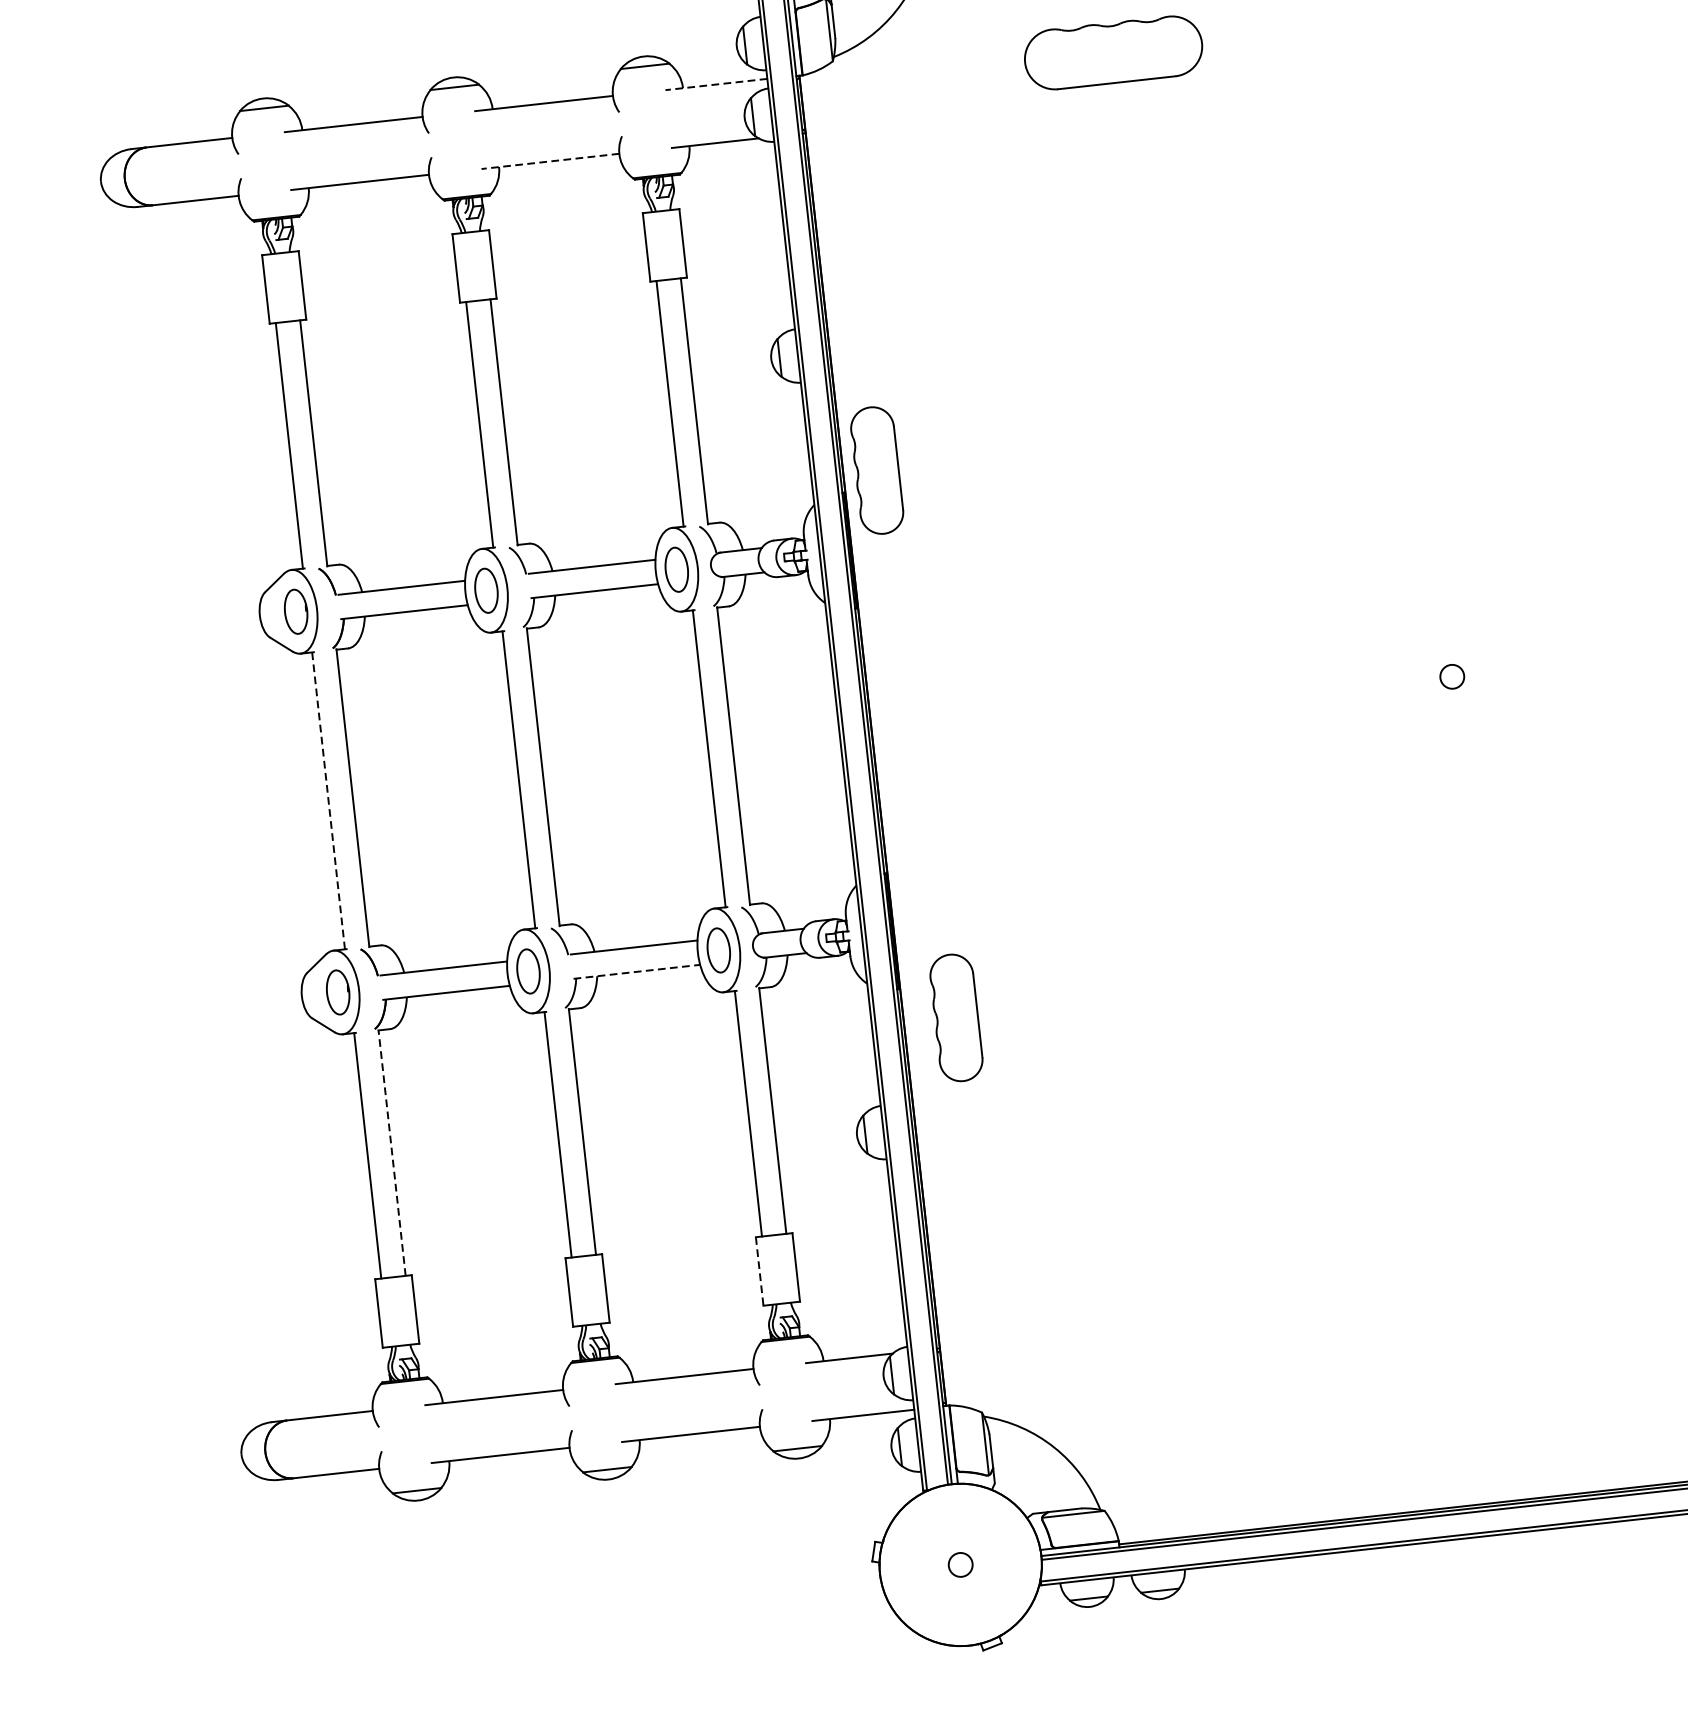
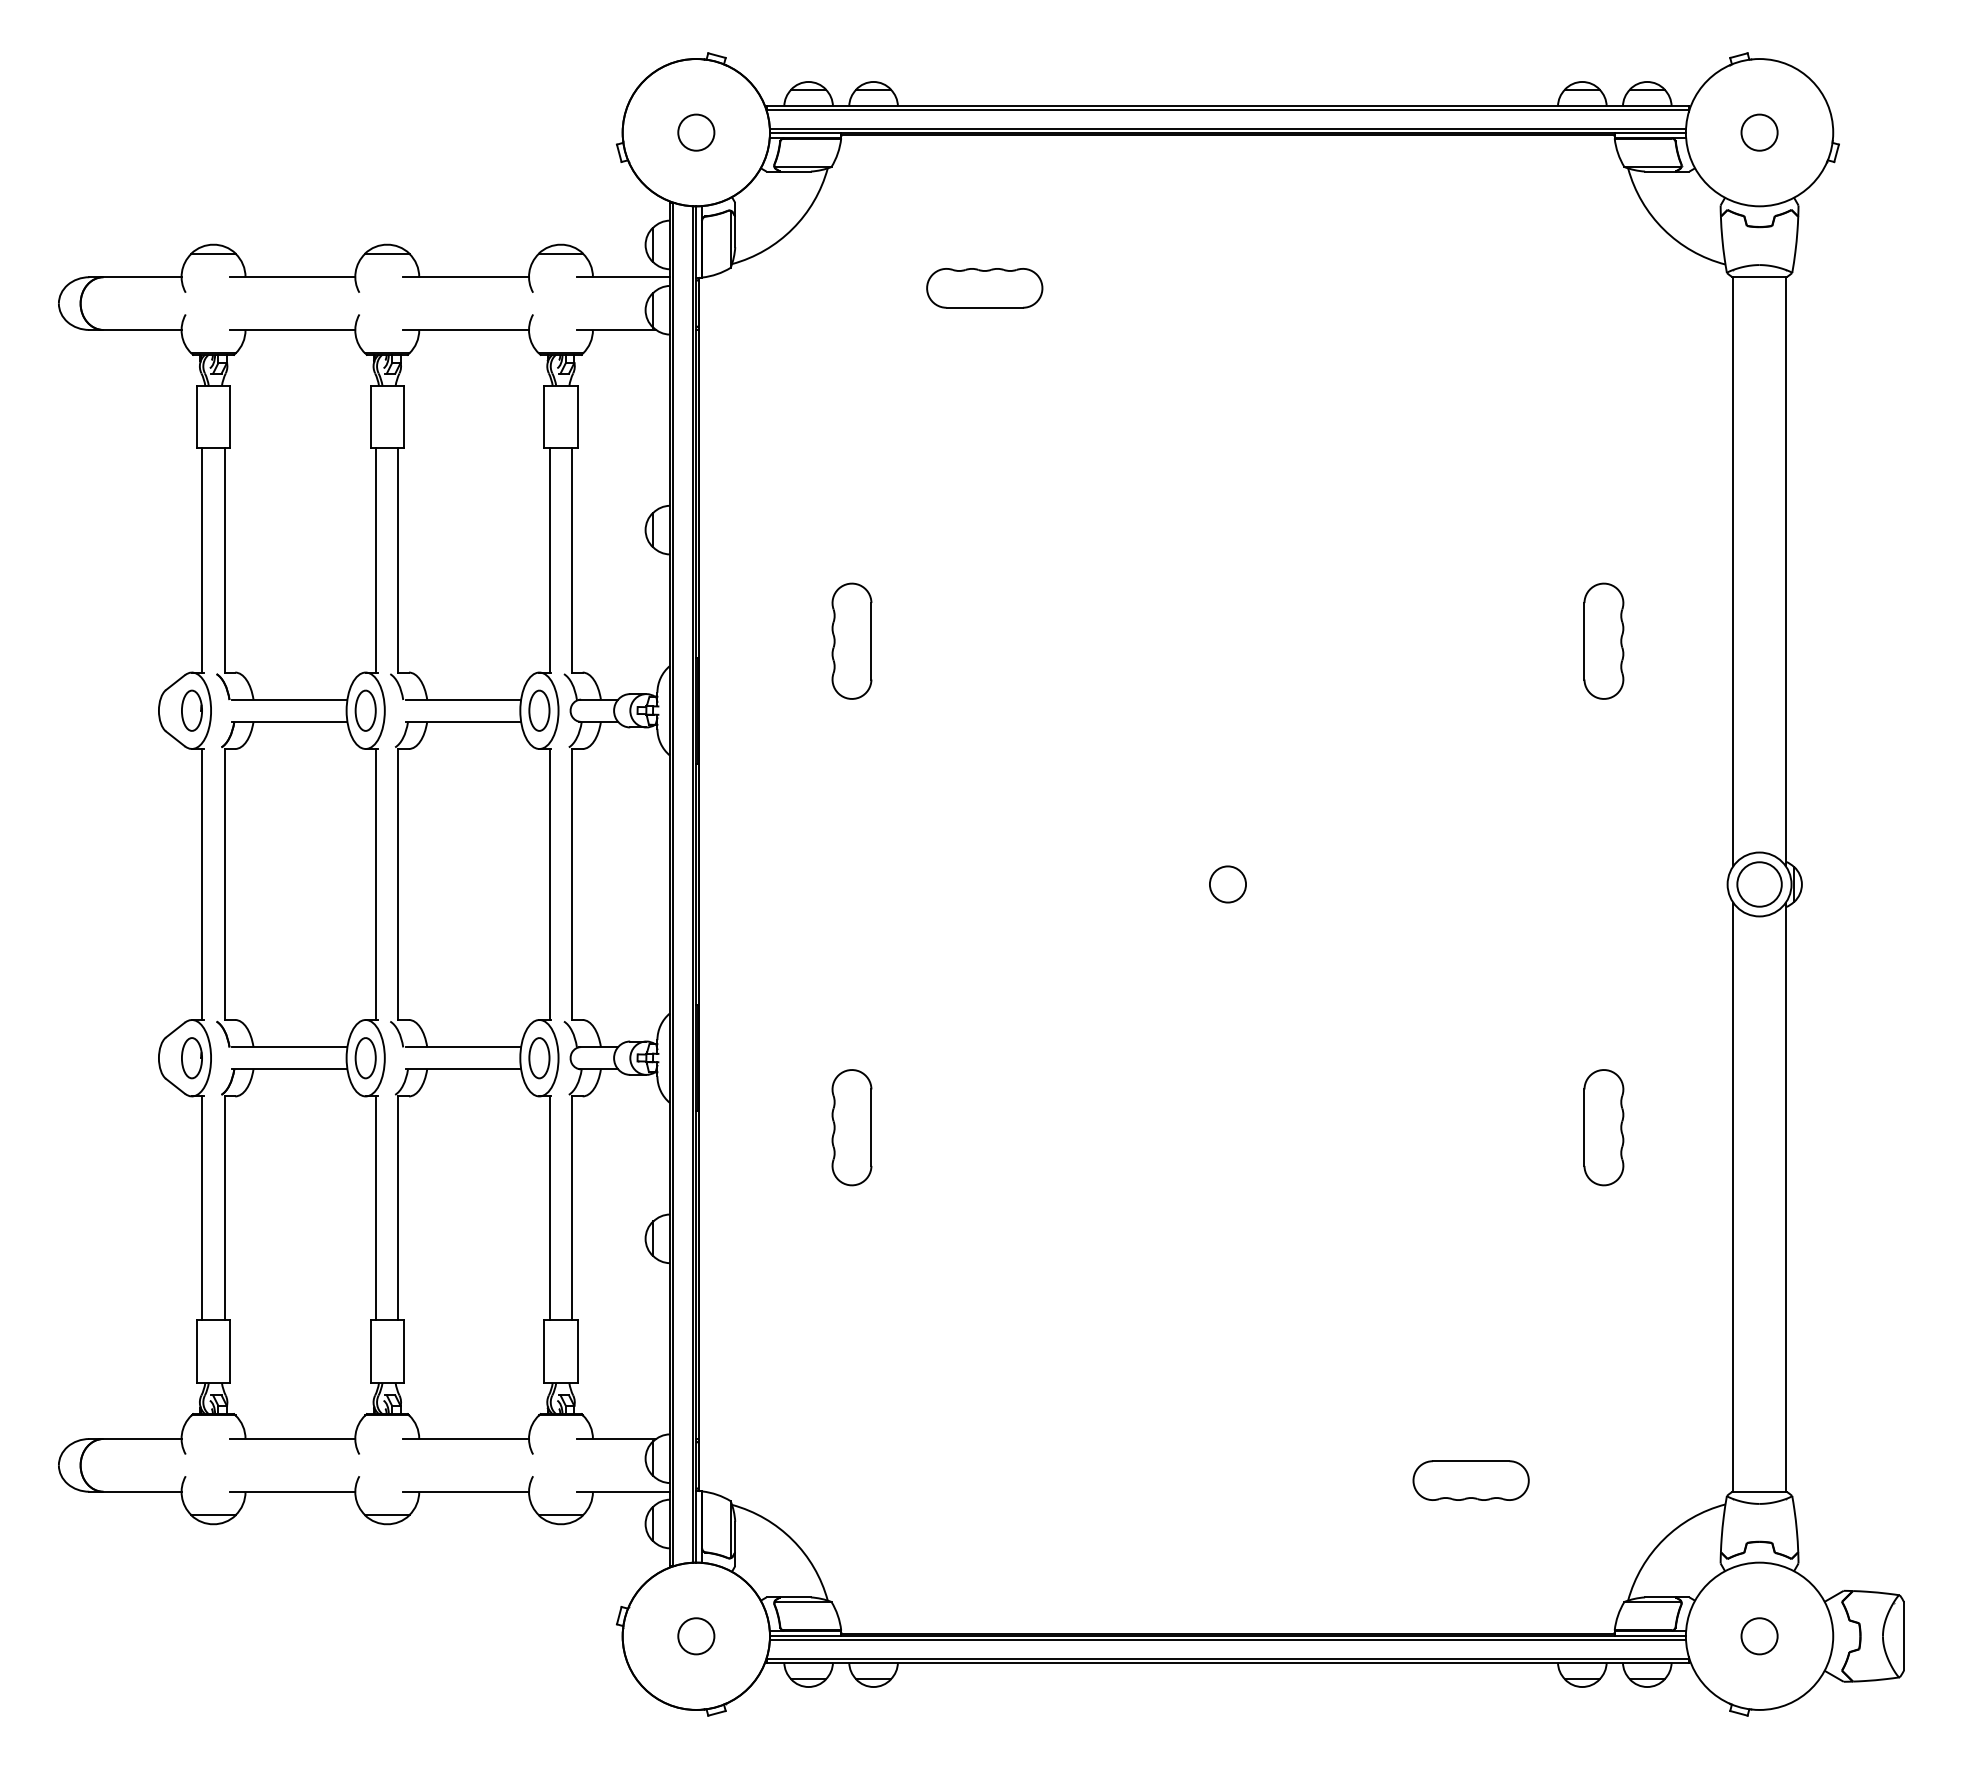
part: (1113, 53) -> (984, 288), size x0.71
line: (715, 84) -> (622, 277), dashed -> solid
line: (550, 161) -> (466, 330), dashed -> solid
part: (876, 469) -> (851, 640), moved
circle: (1451, 676) -> (1227, 884), size x1.67
line: (328, 800) -> (202, 884), dashed -> solid
line: (637, 972) -> (463, 1069), dashed -> solid
part: (955, 1017) -> (851, 1127), moved
line: (391, 1152) -> (224, 1207), dashed -> solid
line: (759, 1272) -> (544, 1352), dashed -> solid
circle: (960, 1565) -> (696, 1636), size x1.67

